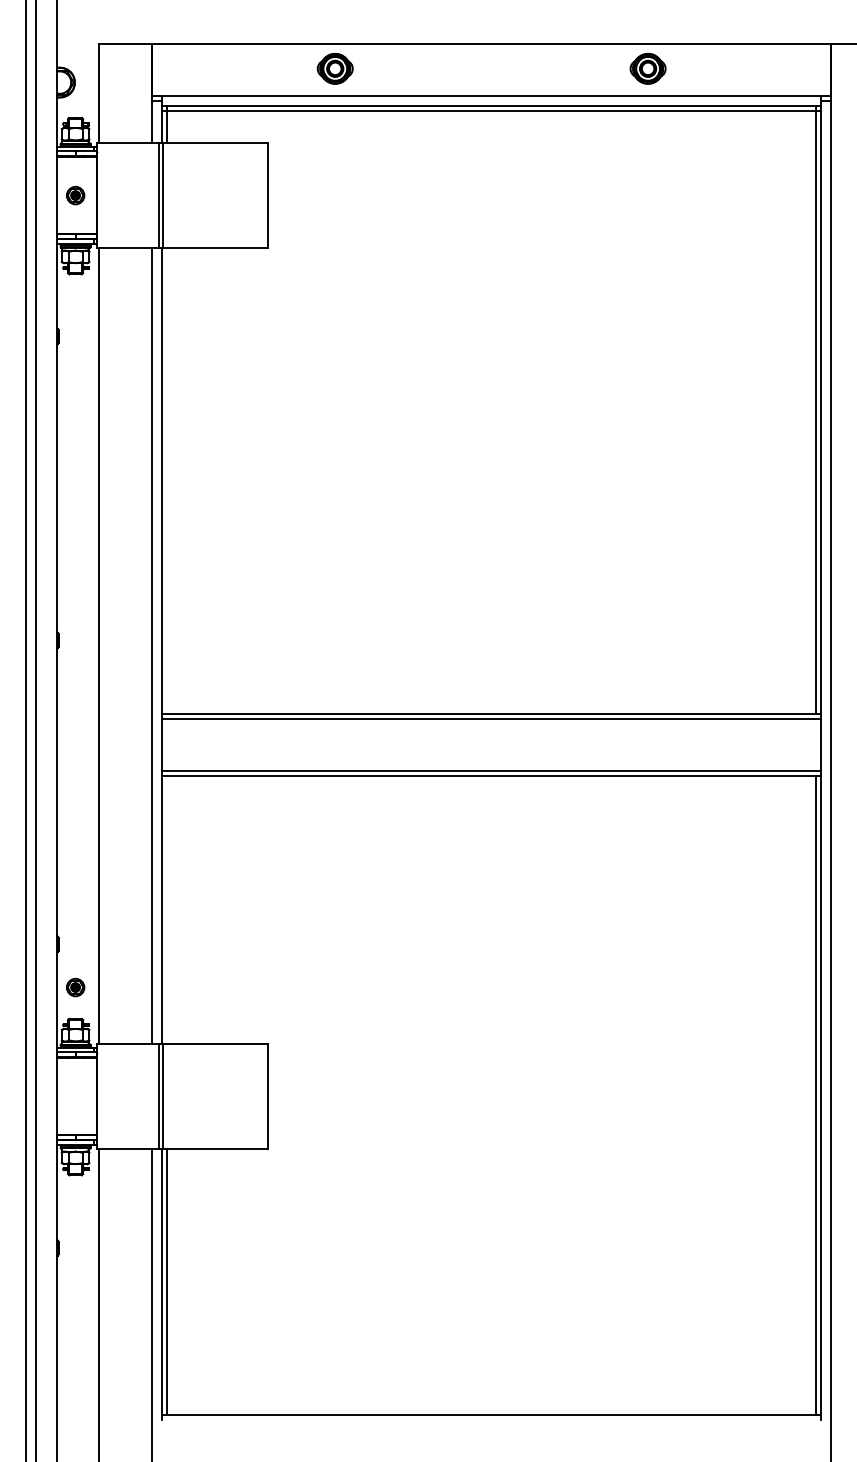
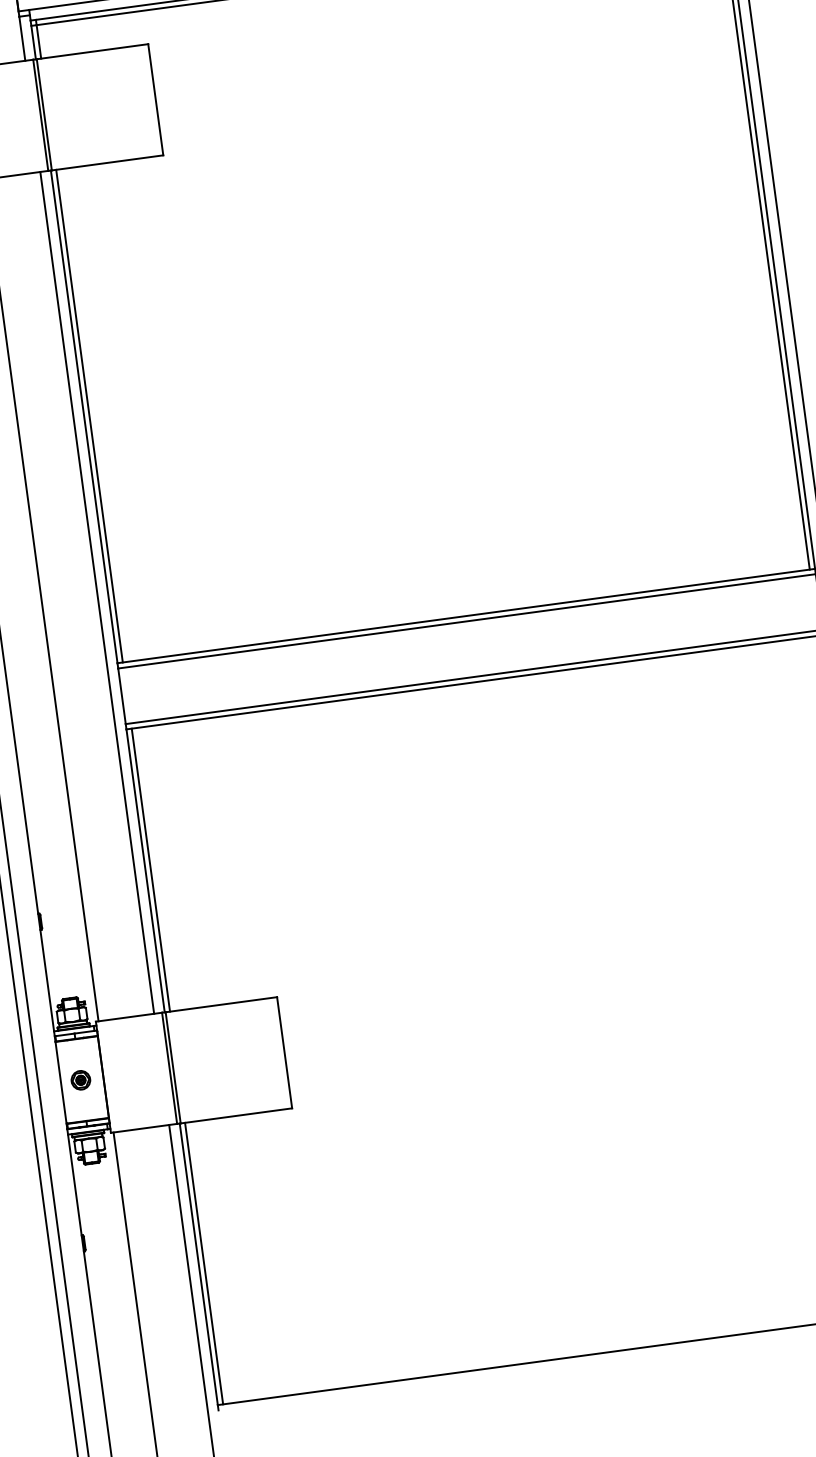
line: (166, 480) -> (88, 415), added
line: (166, 910) -> (150, 870), added
part: (75, 987) -> (80, 1080), moved

